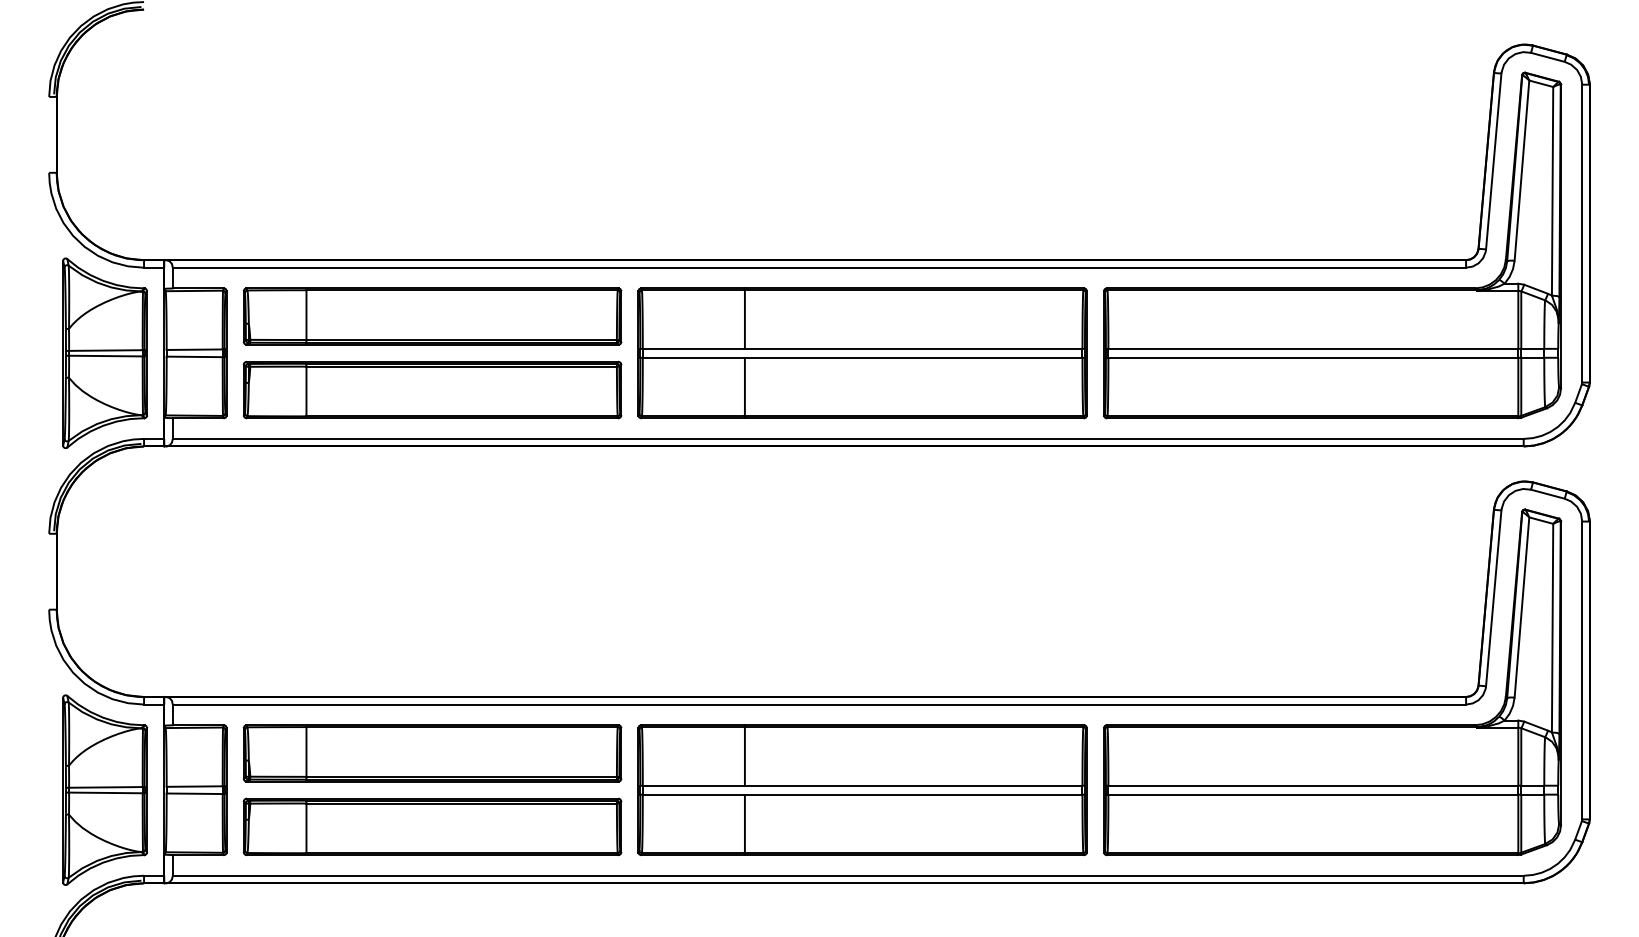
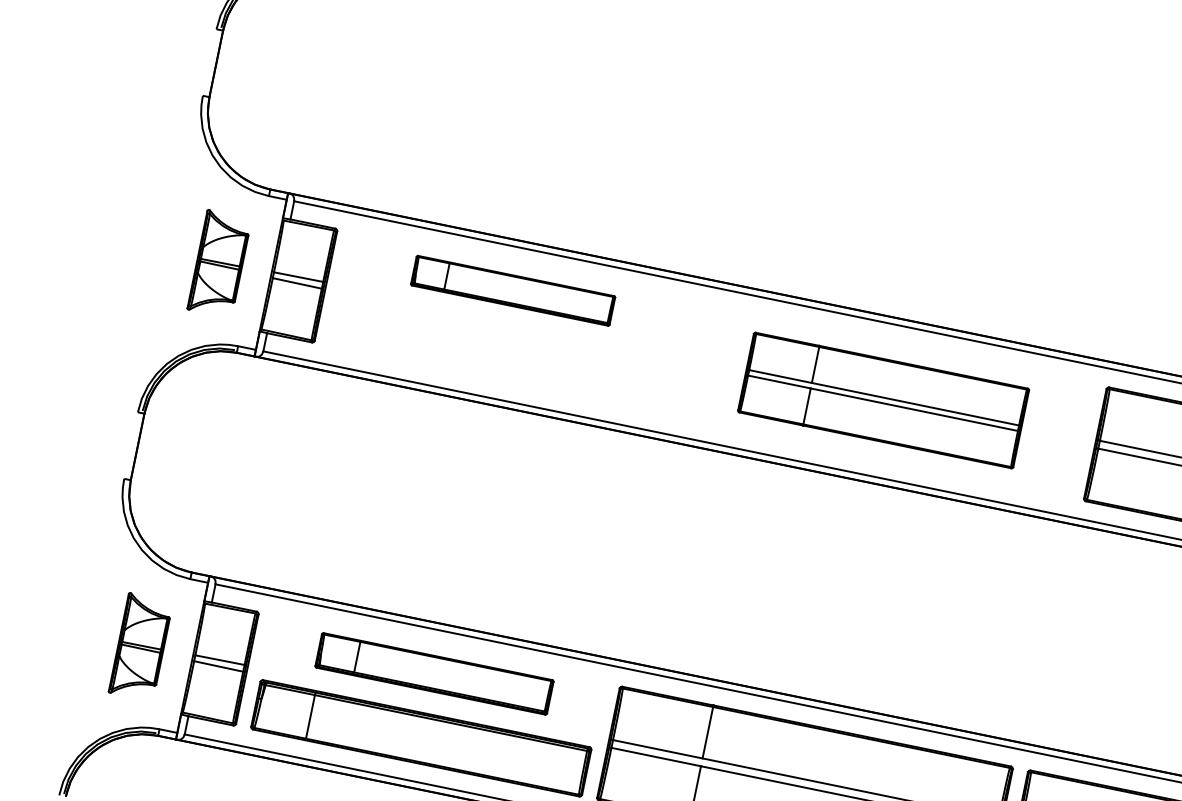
part: (432, 316) -> (513, 290), size x0.6
part: (105, 352) -> (219, 263), size x0.6
part: (862, 353) -> (883, 400), size x0.7
part: (432, 389) -> (499, 354), removed
part: (432, 753) -> (434, 673), size x0.7
part: (105, 789) -> (141, 646), size x0.6

